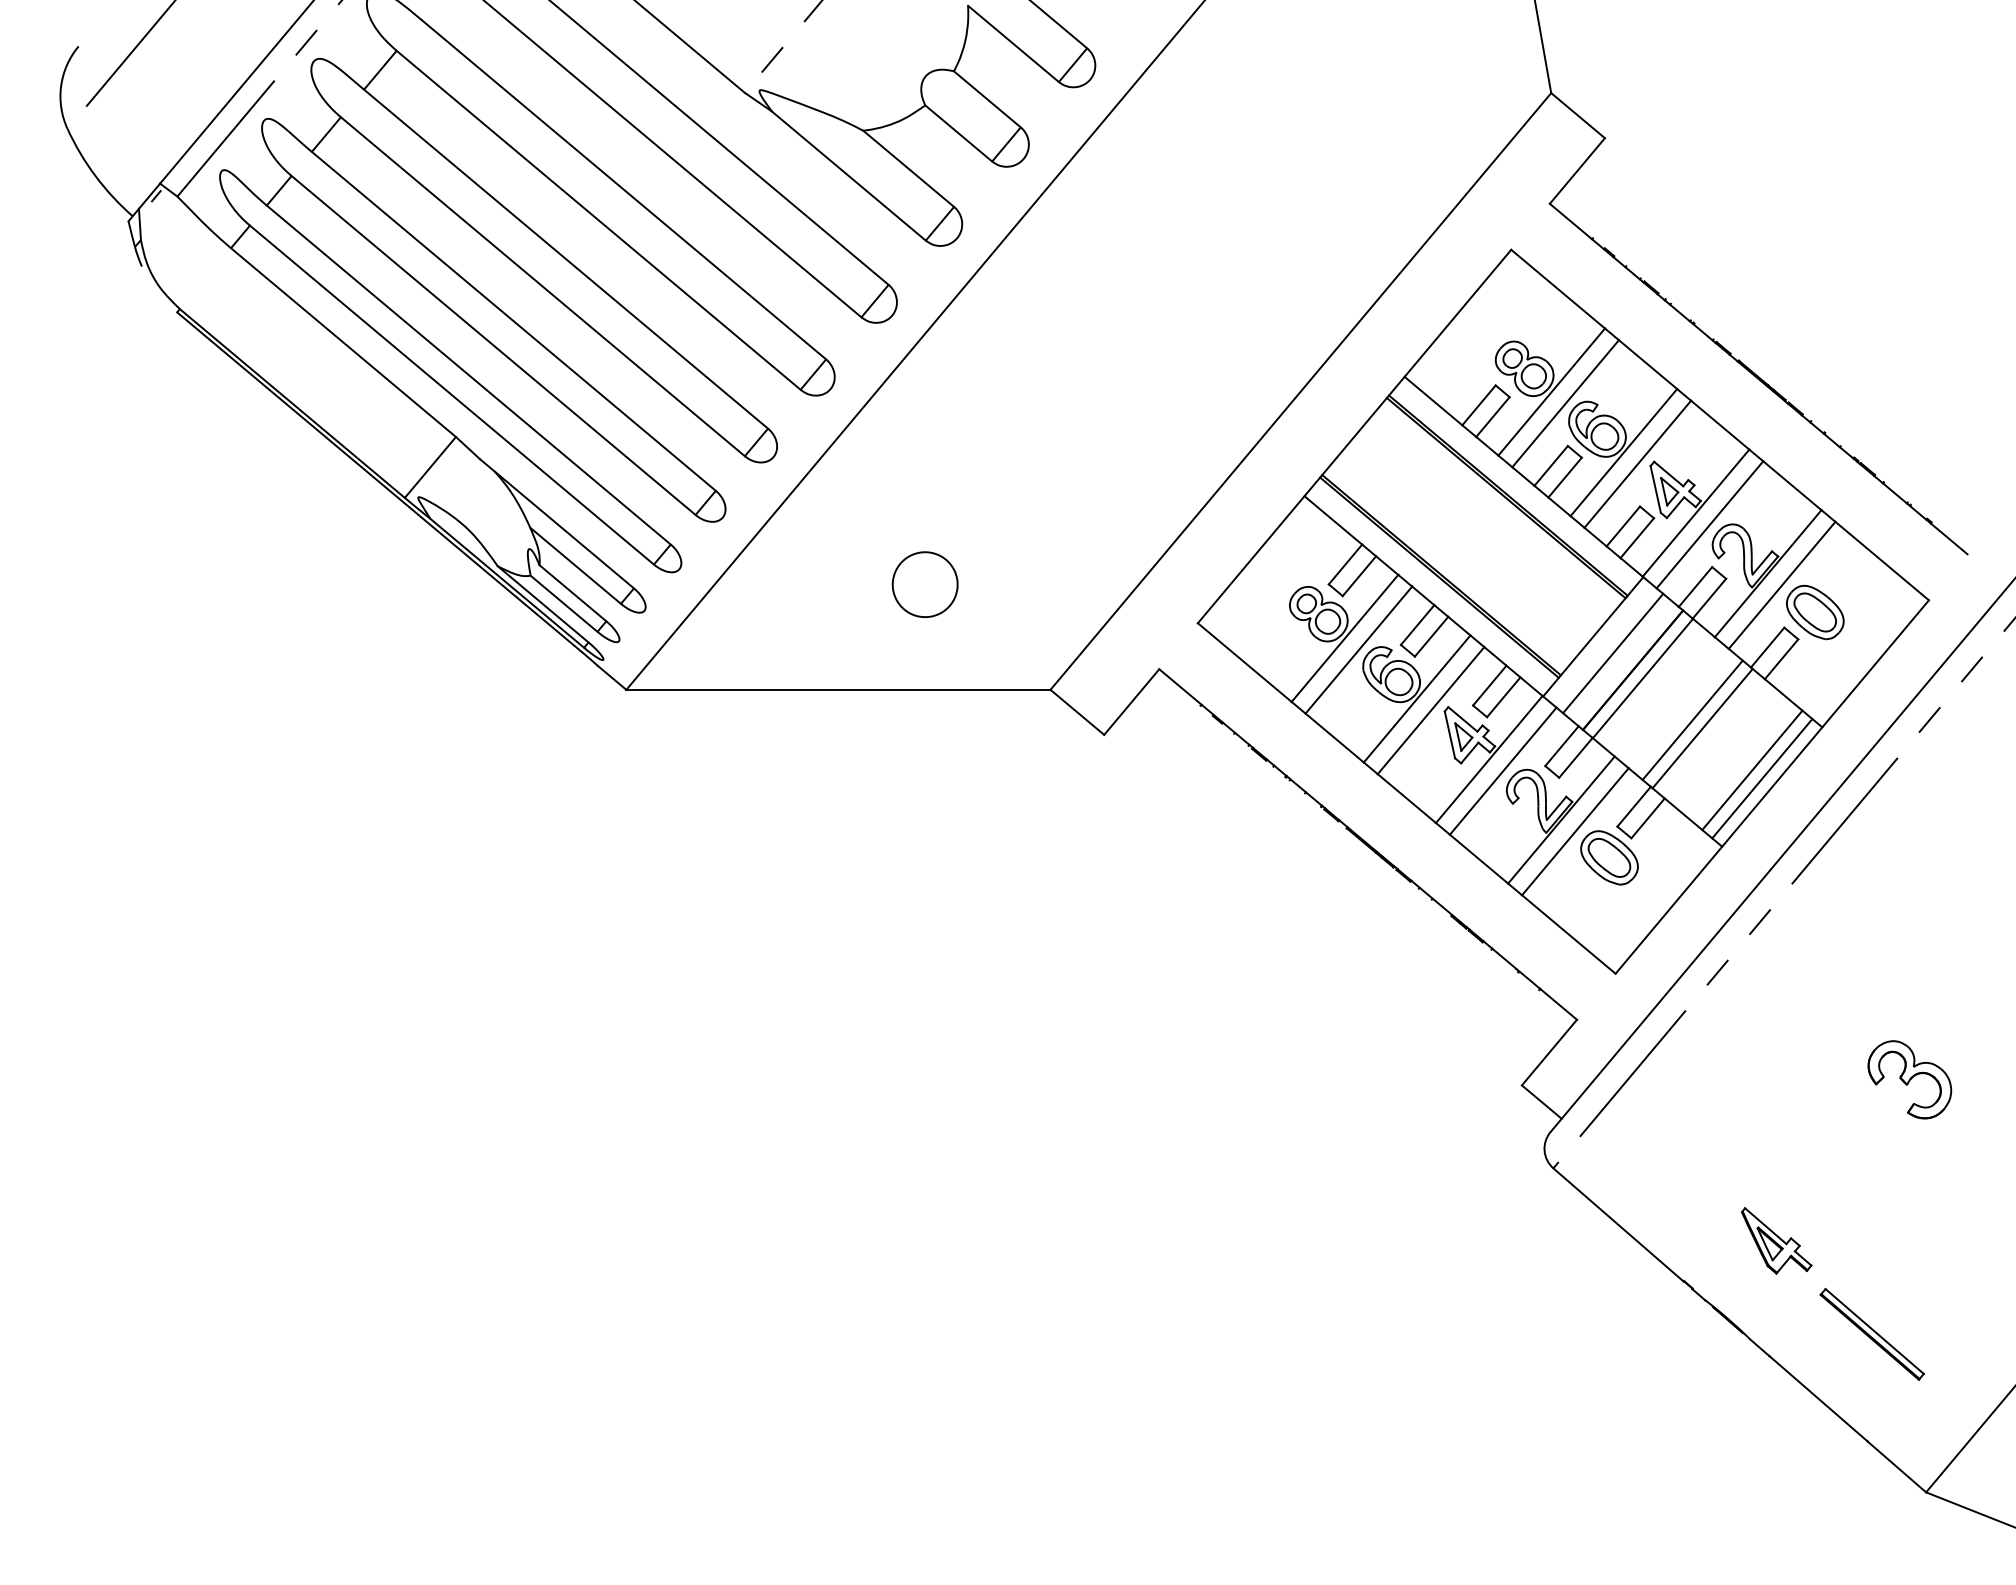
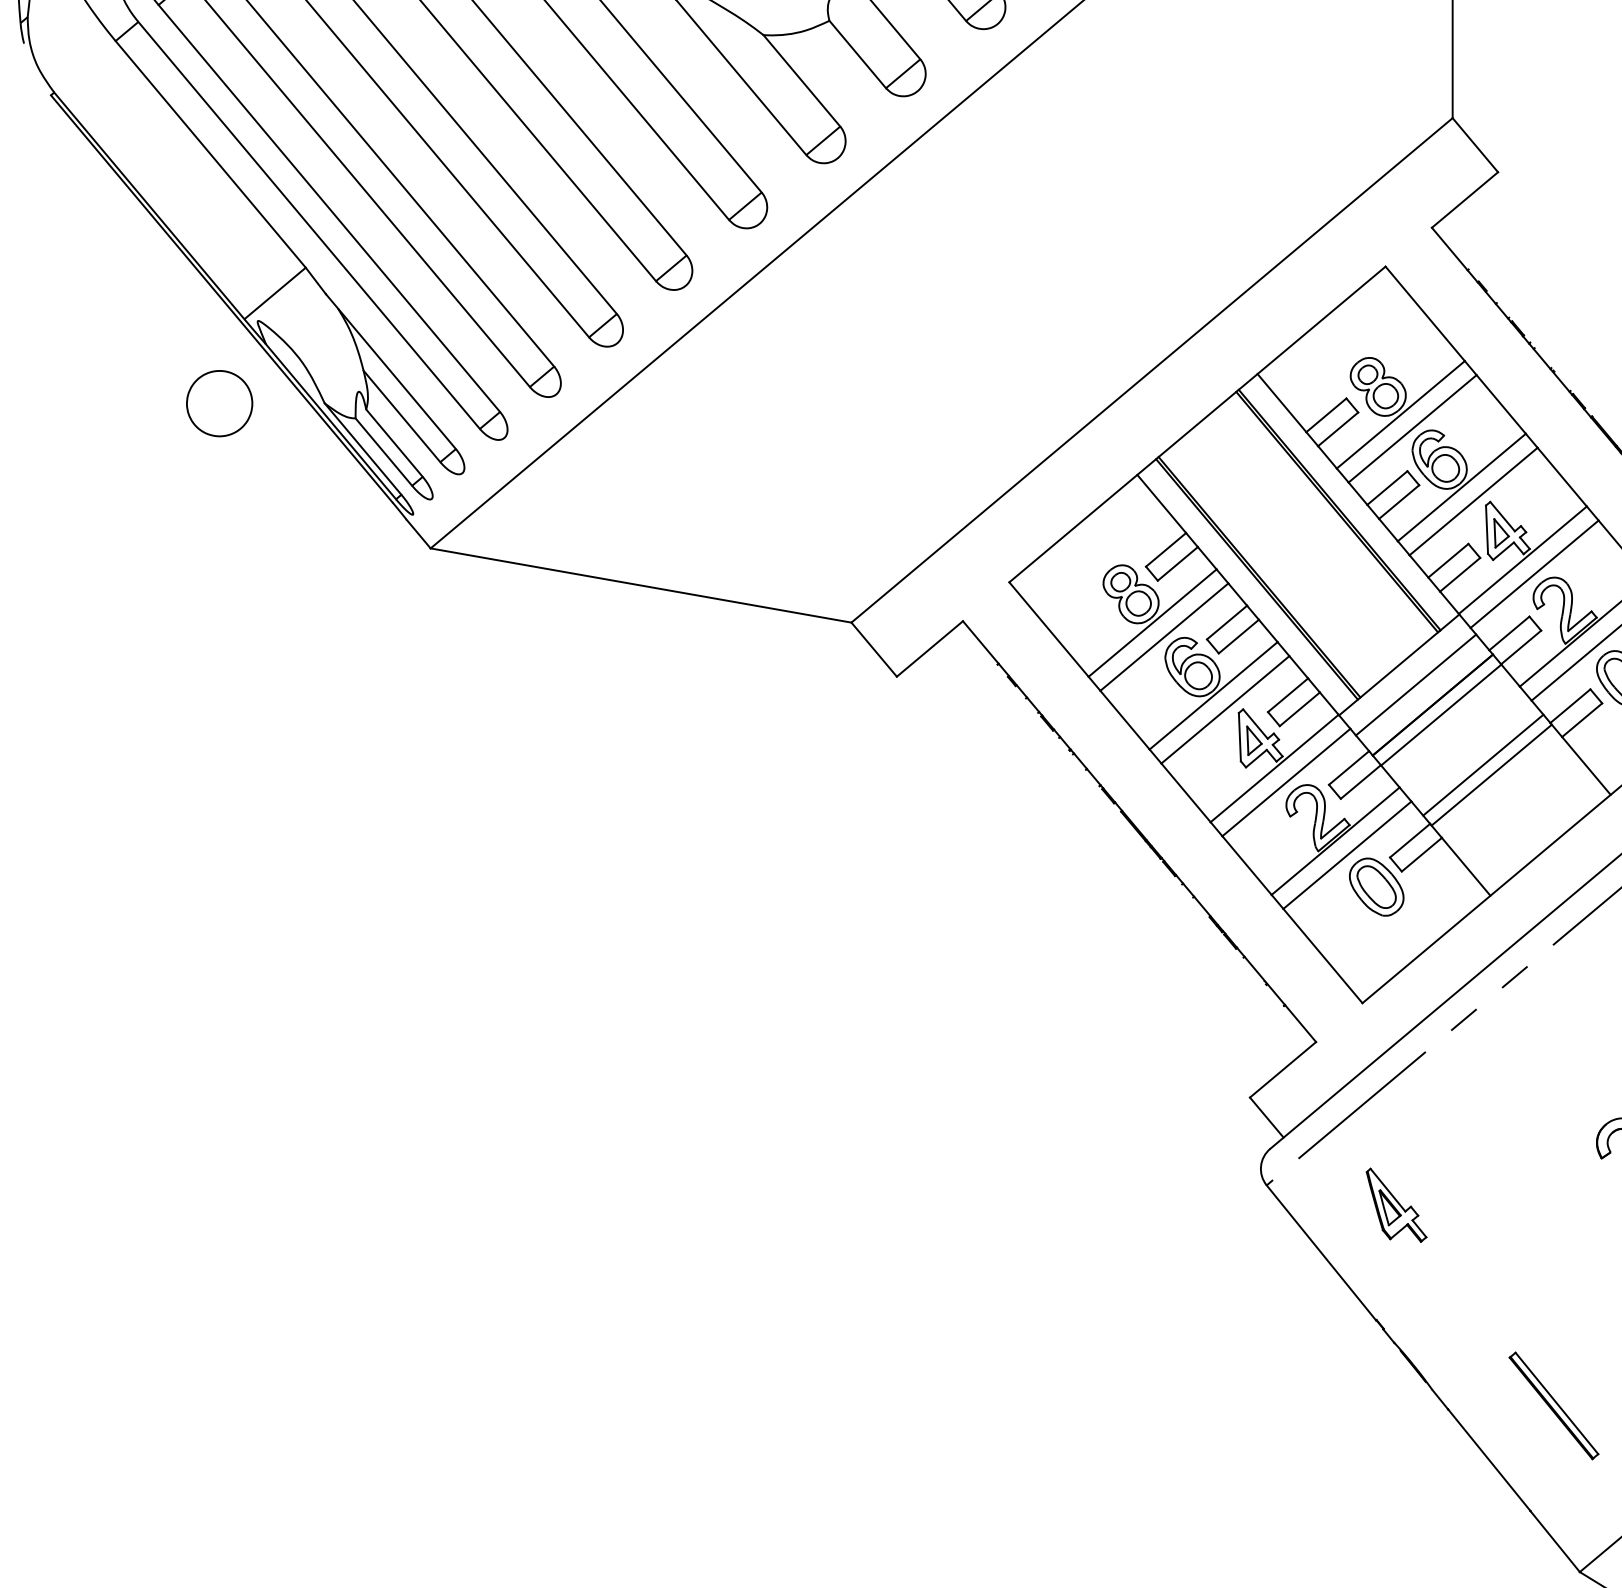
part: (924, 584) -> (219, 403), moved
line: (1752, 770) -> (1533, 825), removed
line: (1762, 778) -> (1542, 835), removed
part: (1776, 1240) -> (1396, 1206), moved

